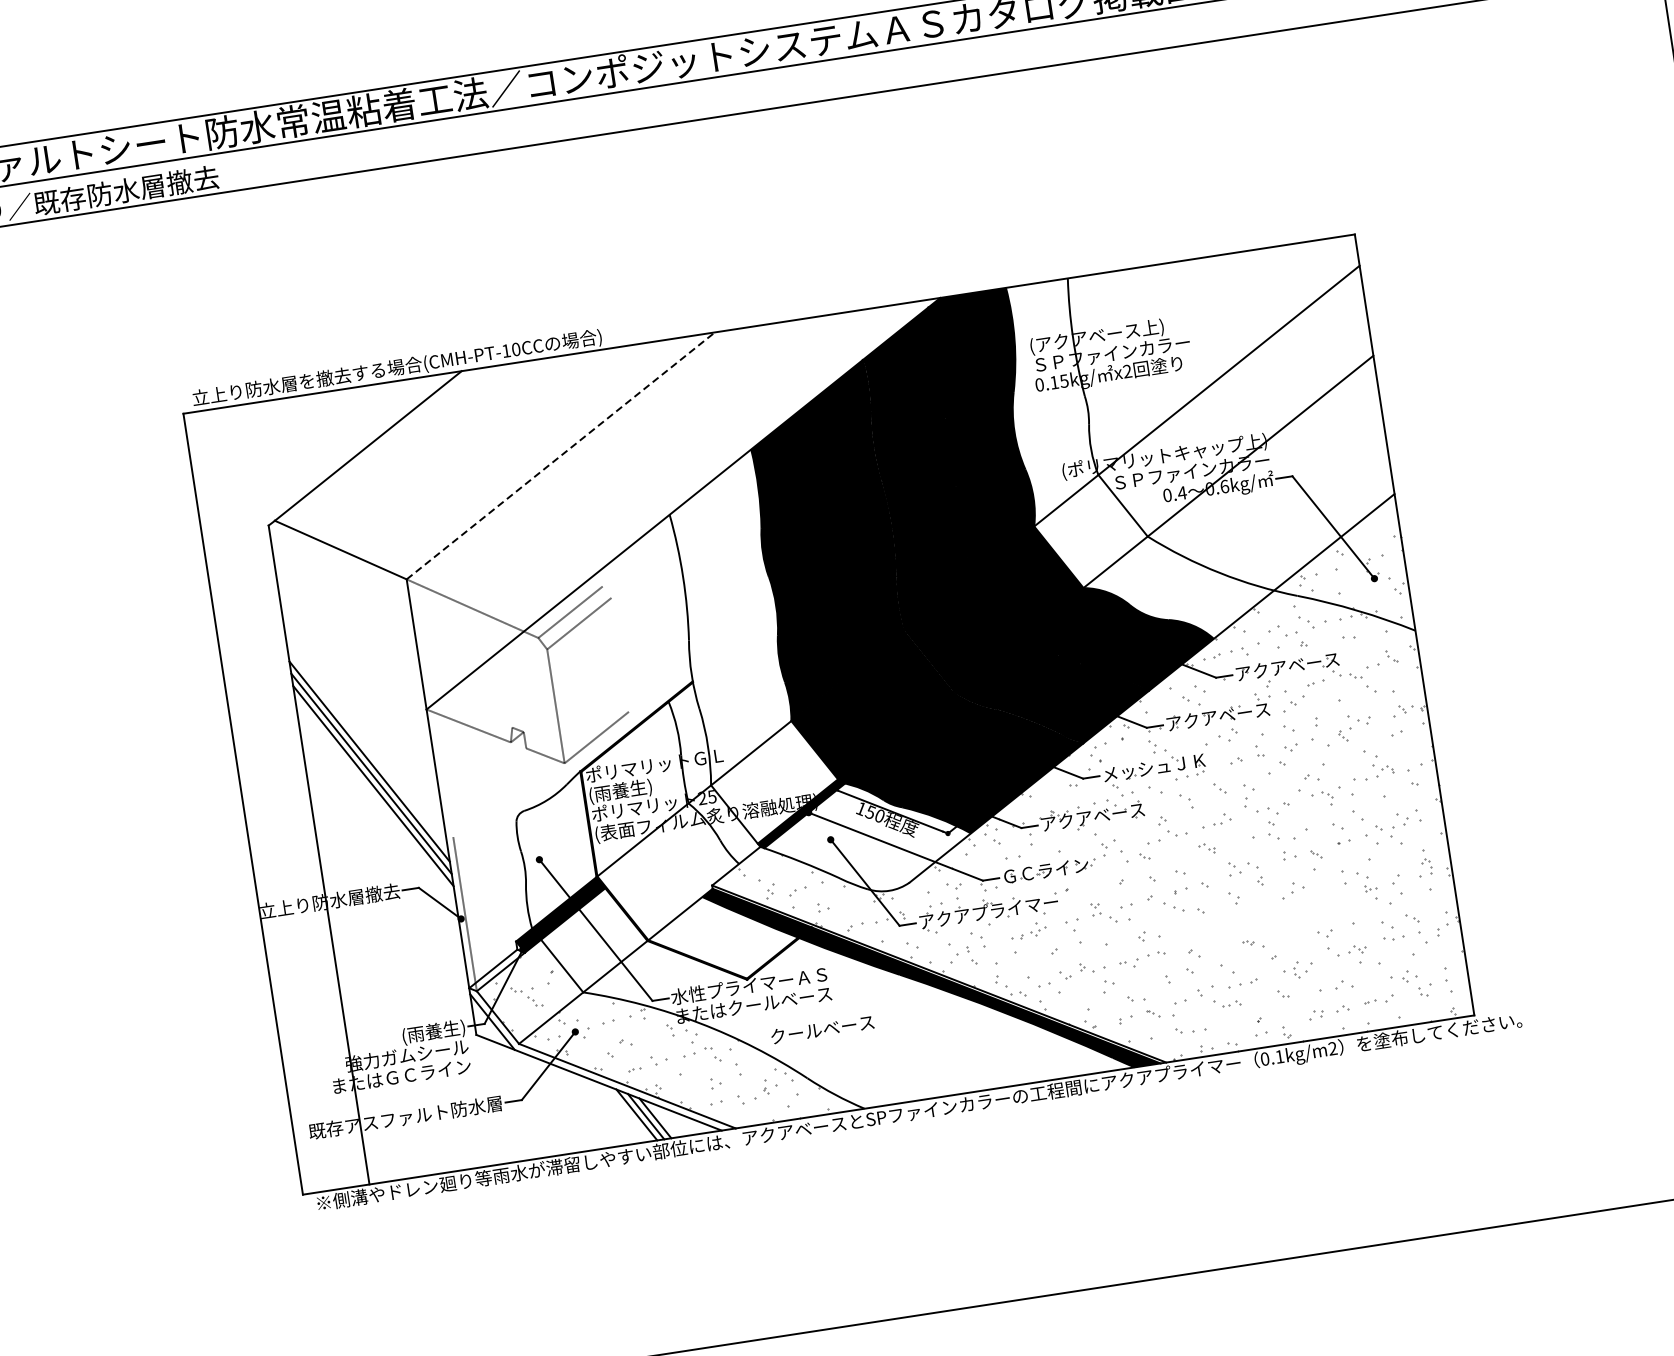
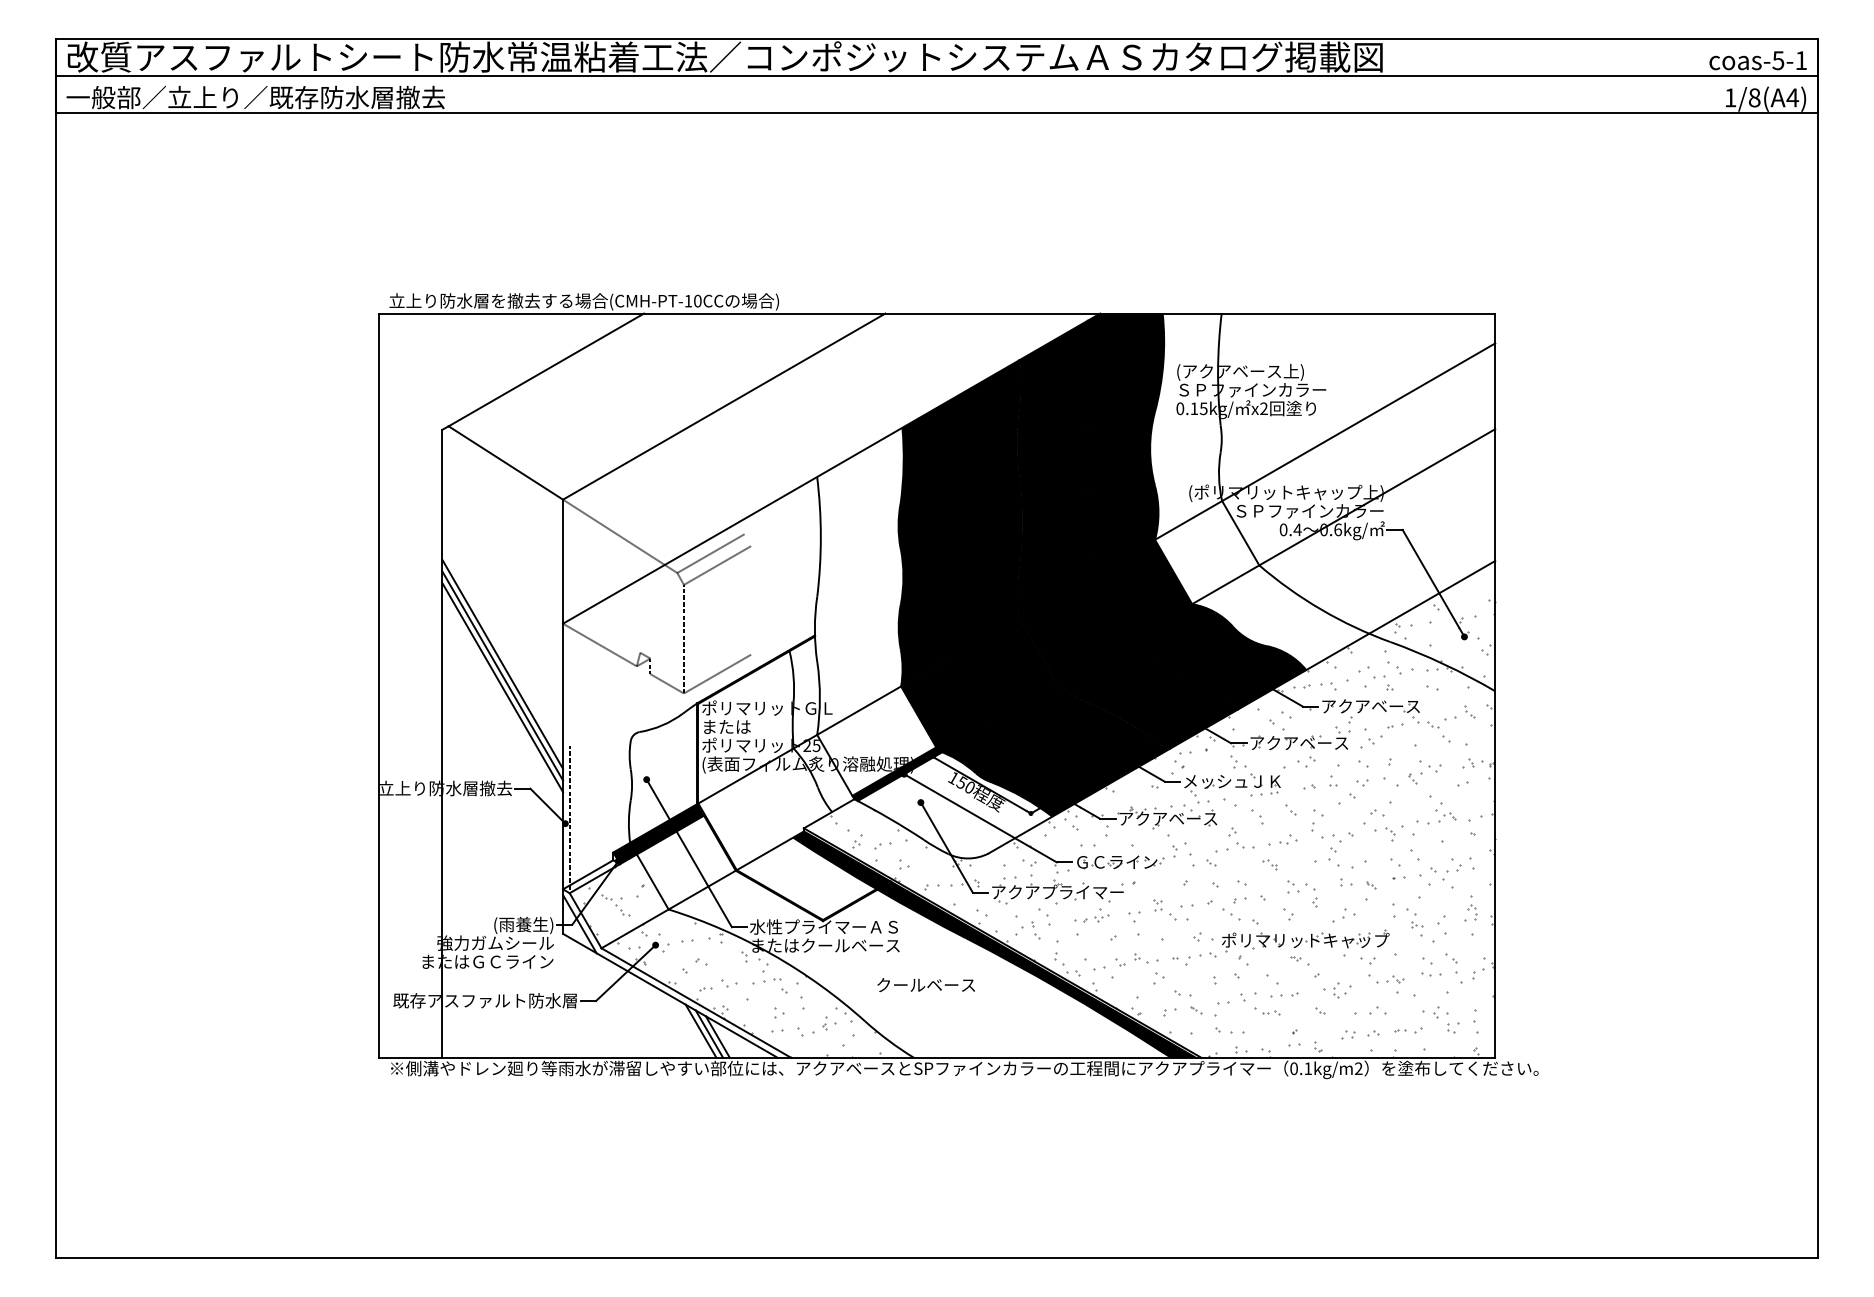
line: (561, 455) -> (724, 406), dashed -> solid
text: (620, 791) -> (731, 727), (雨養生) -> または
part: (1256, 924) -> (1305, 942), added
text: (821, 1028) -> (925, 984), moved

